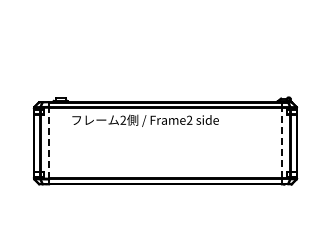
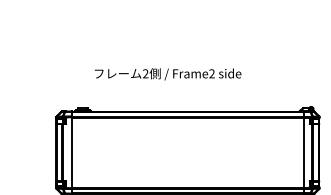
text: (145, 120) -> (167, 74), moved
line: (49, 142) -> (71, 152), dashed -> solid
line: (281, 142) -> (303, 152), dashed -> solid

